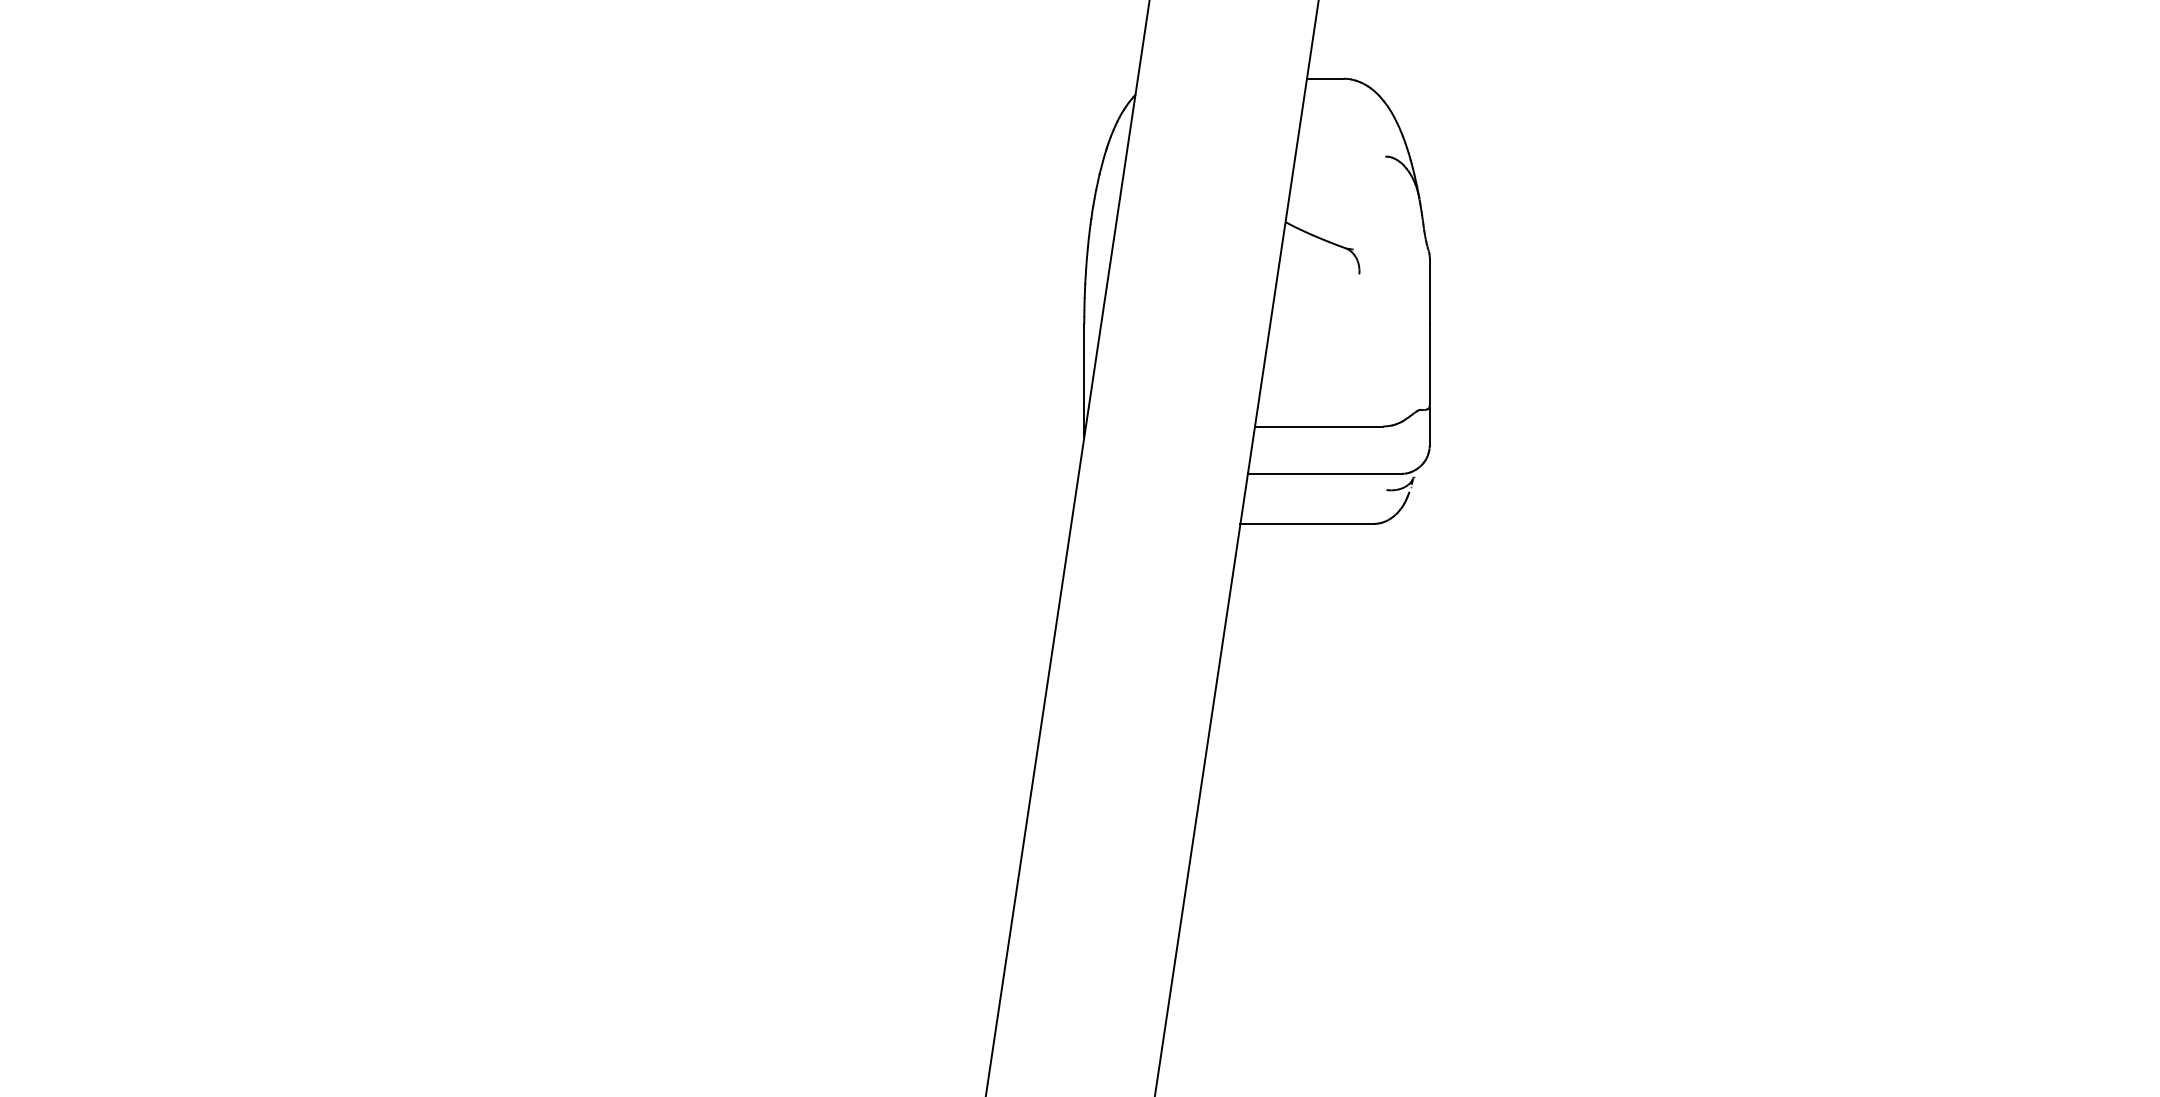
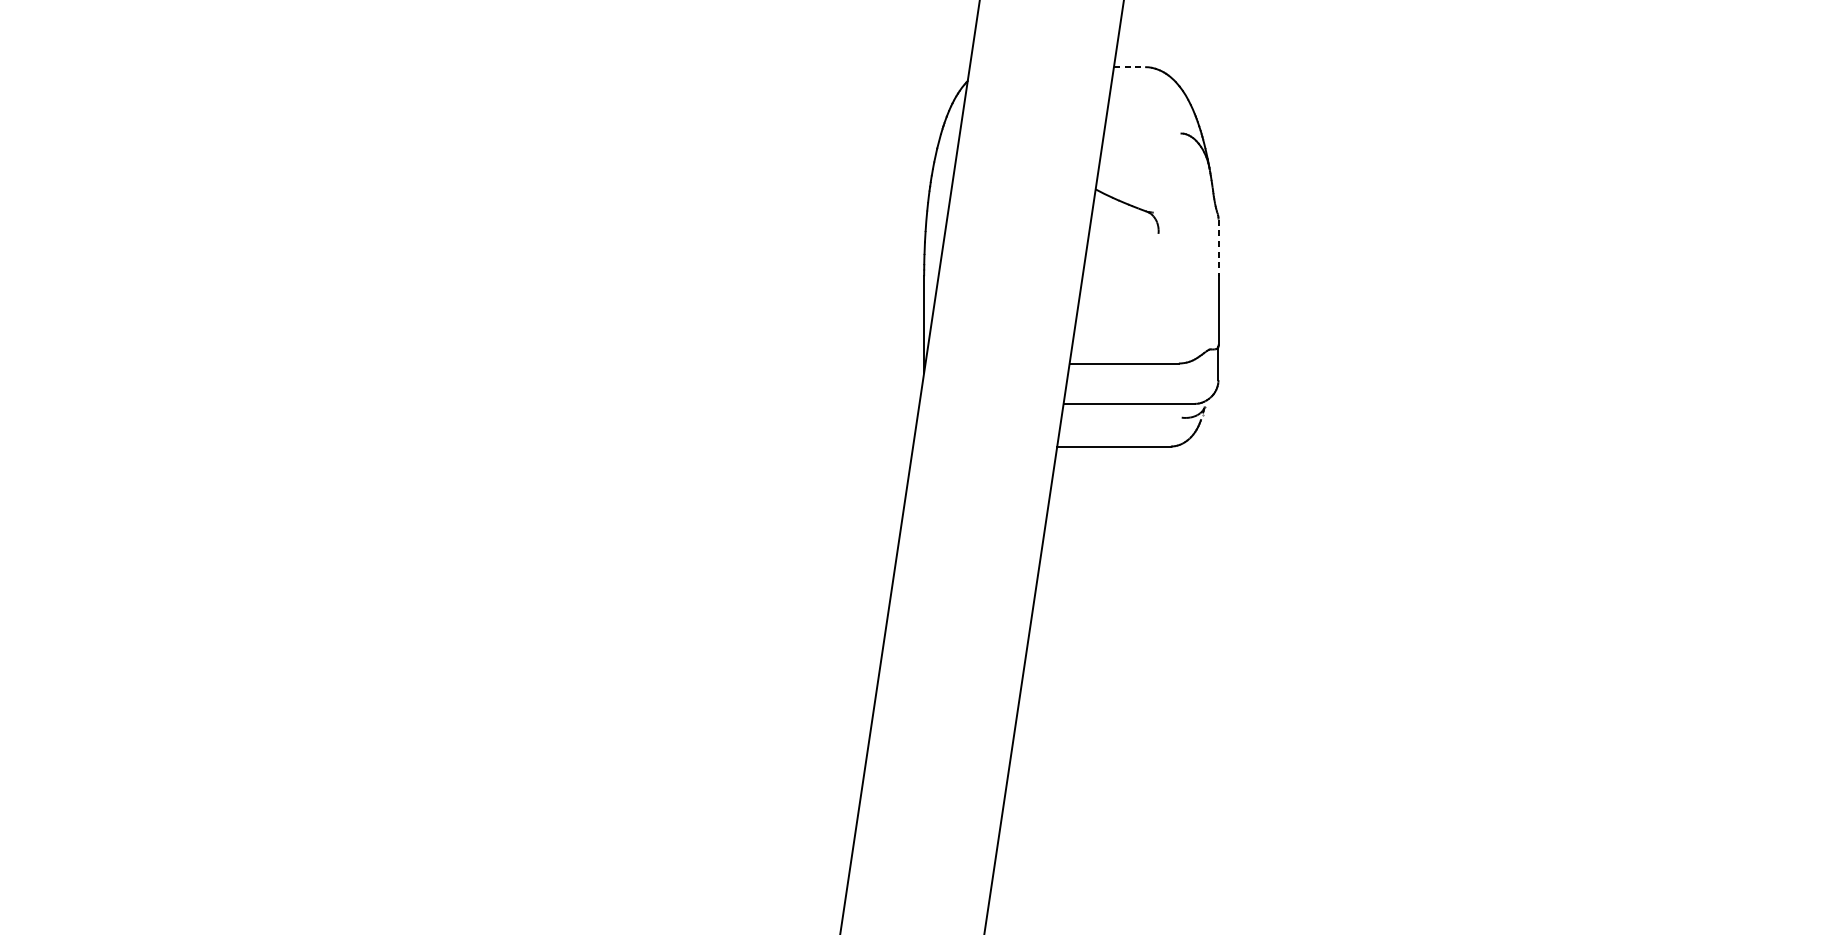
line: (1325, 78) -> (1129, 66), solid -> dashed
line: (1429, 291) -> (1218, 248), solid -> dashed

